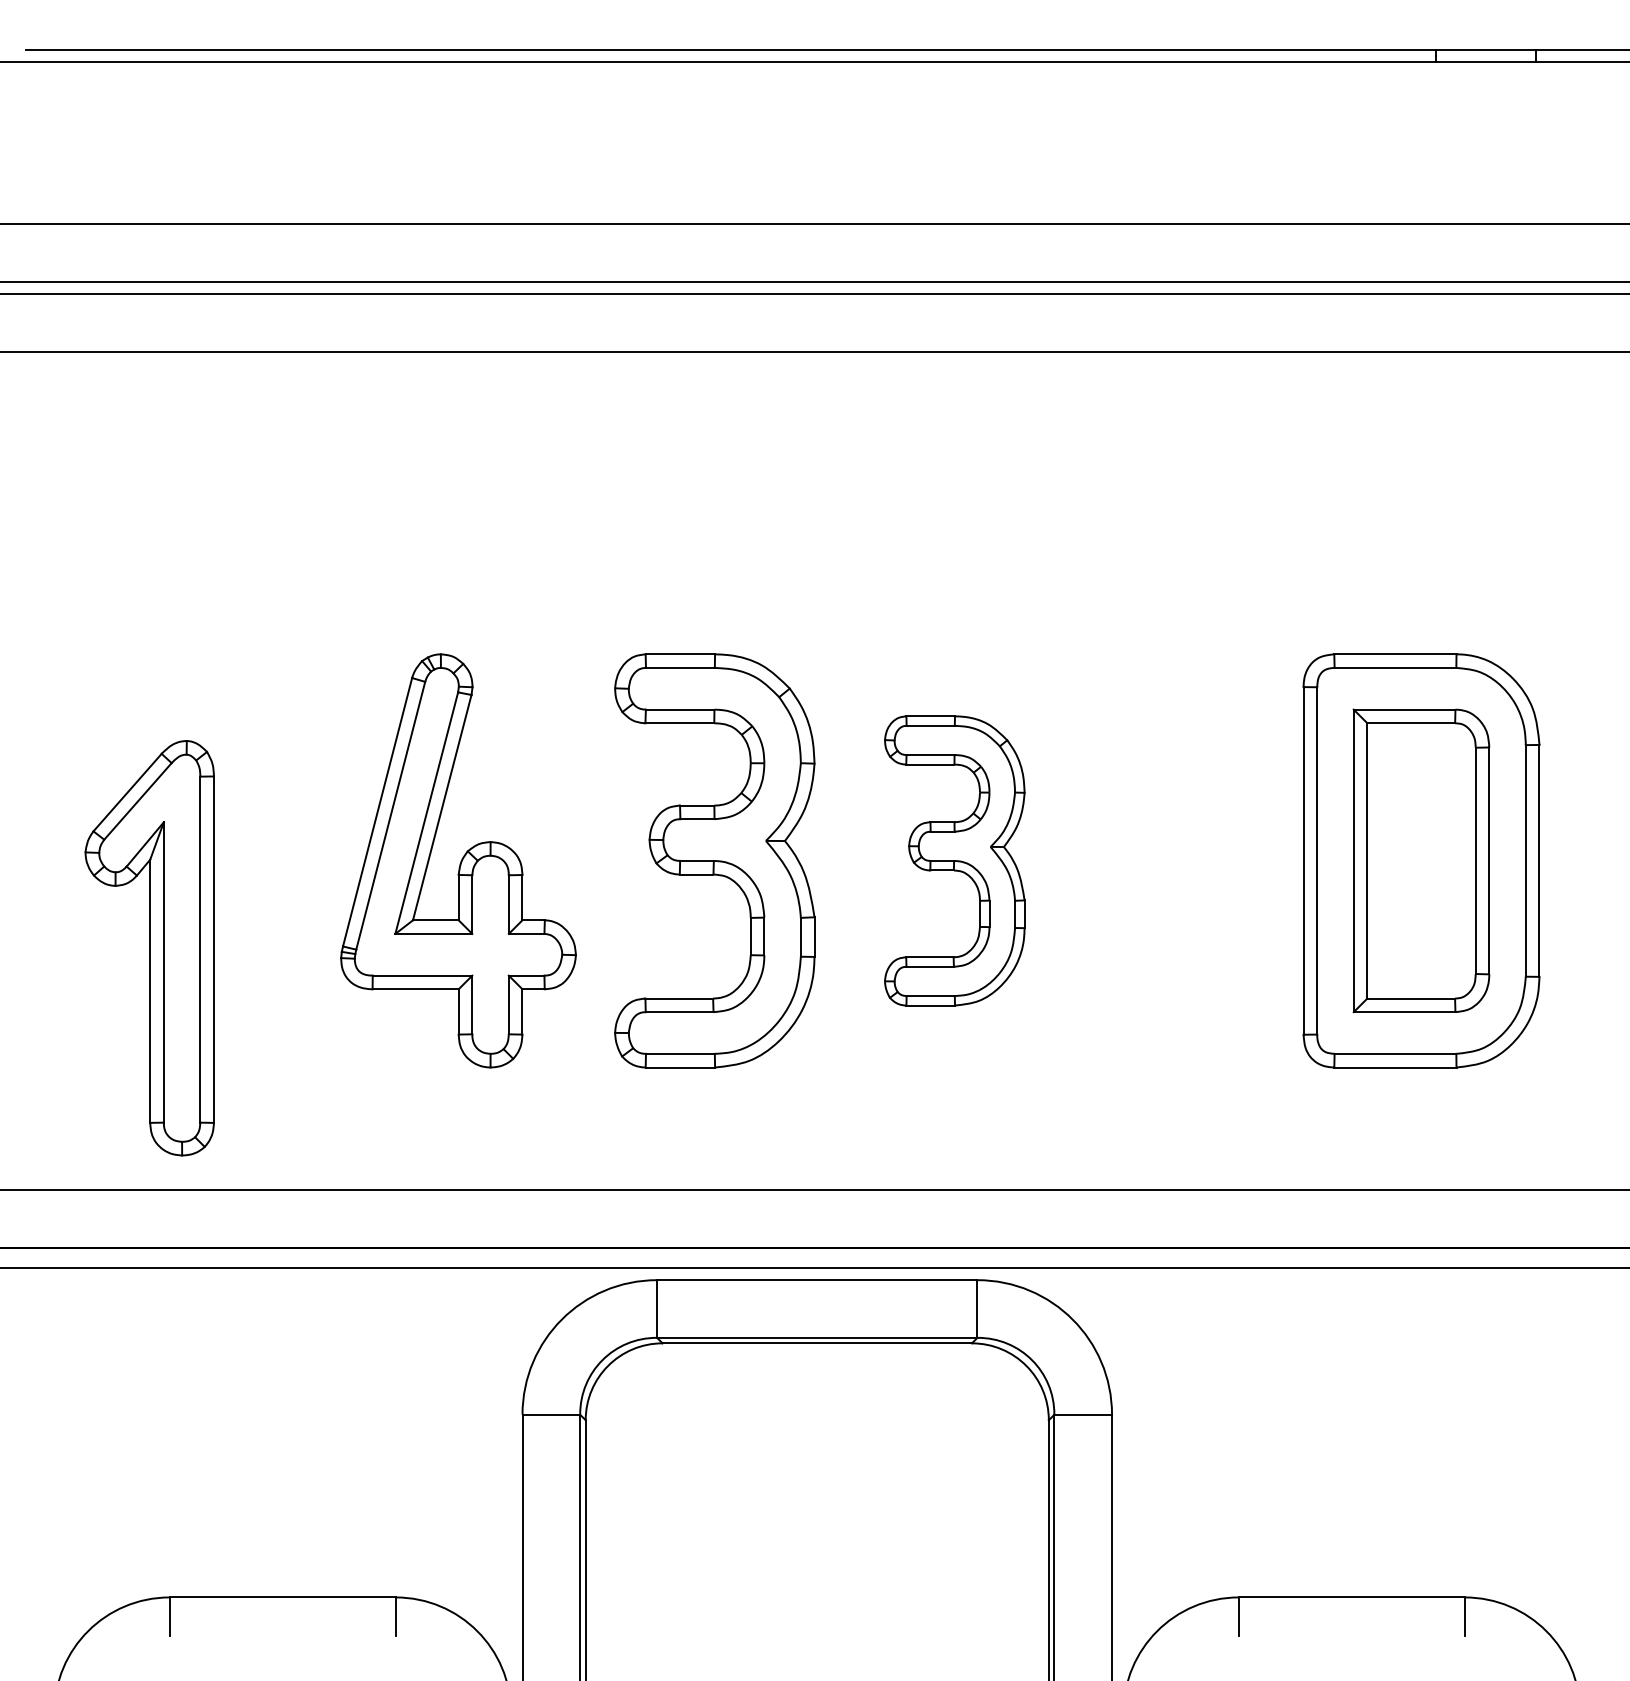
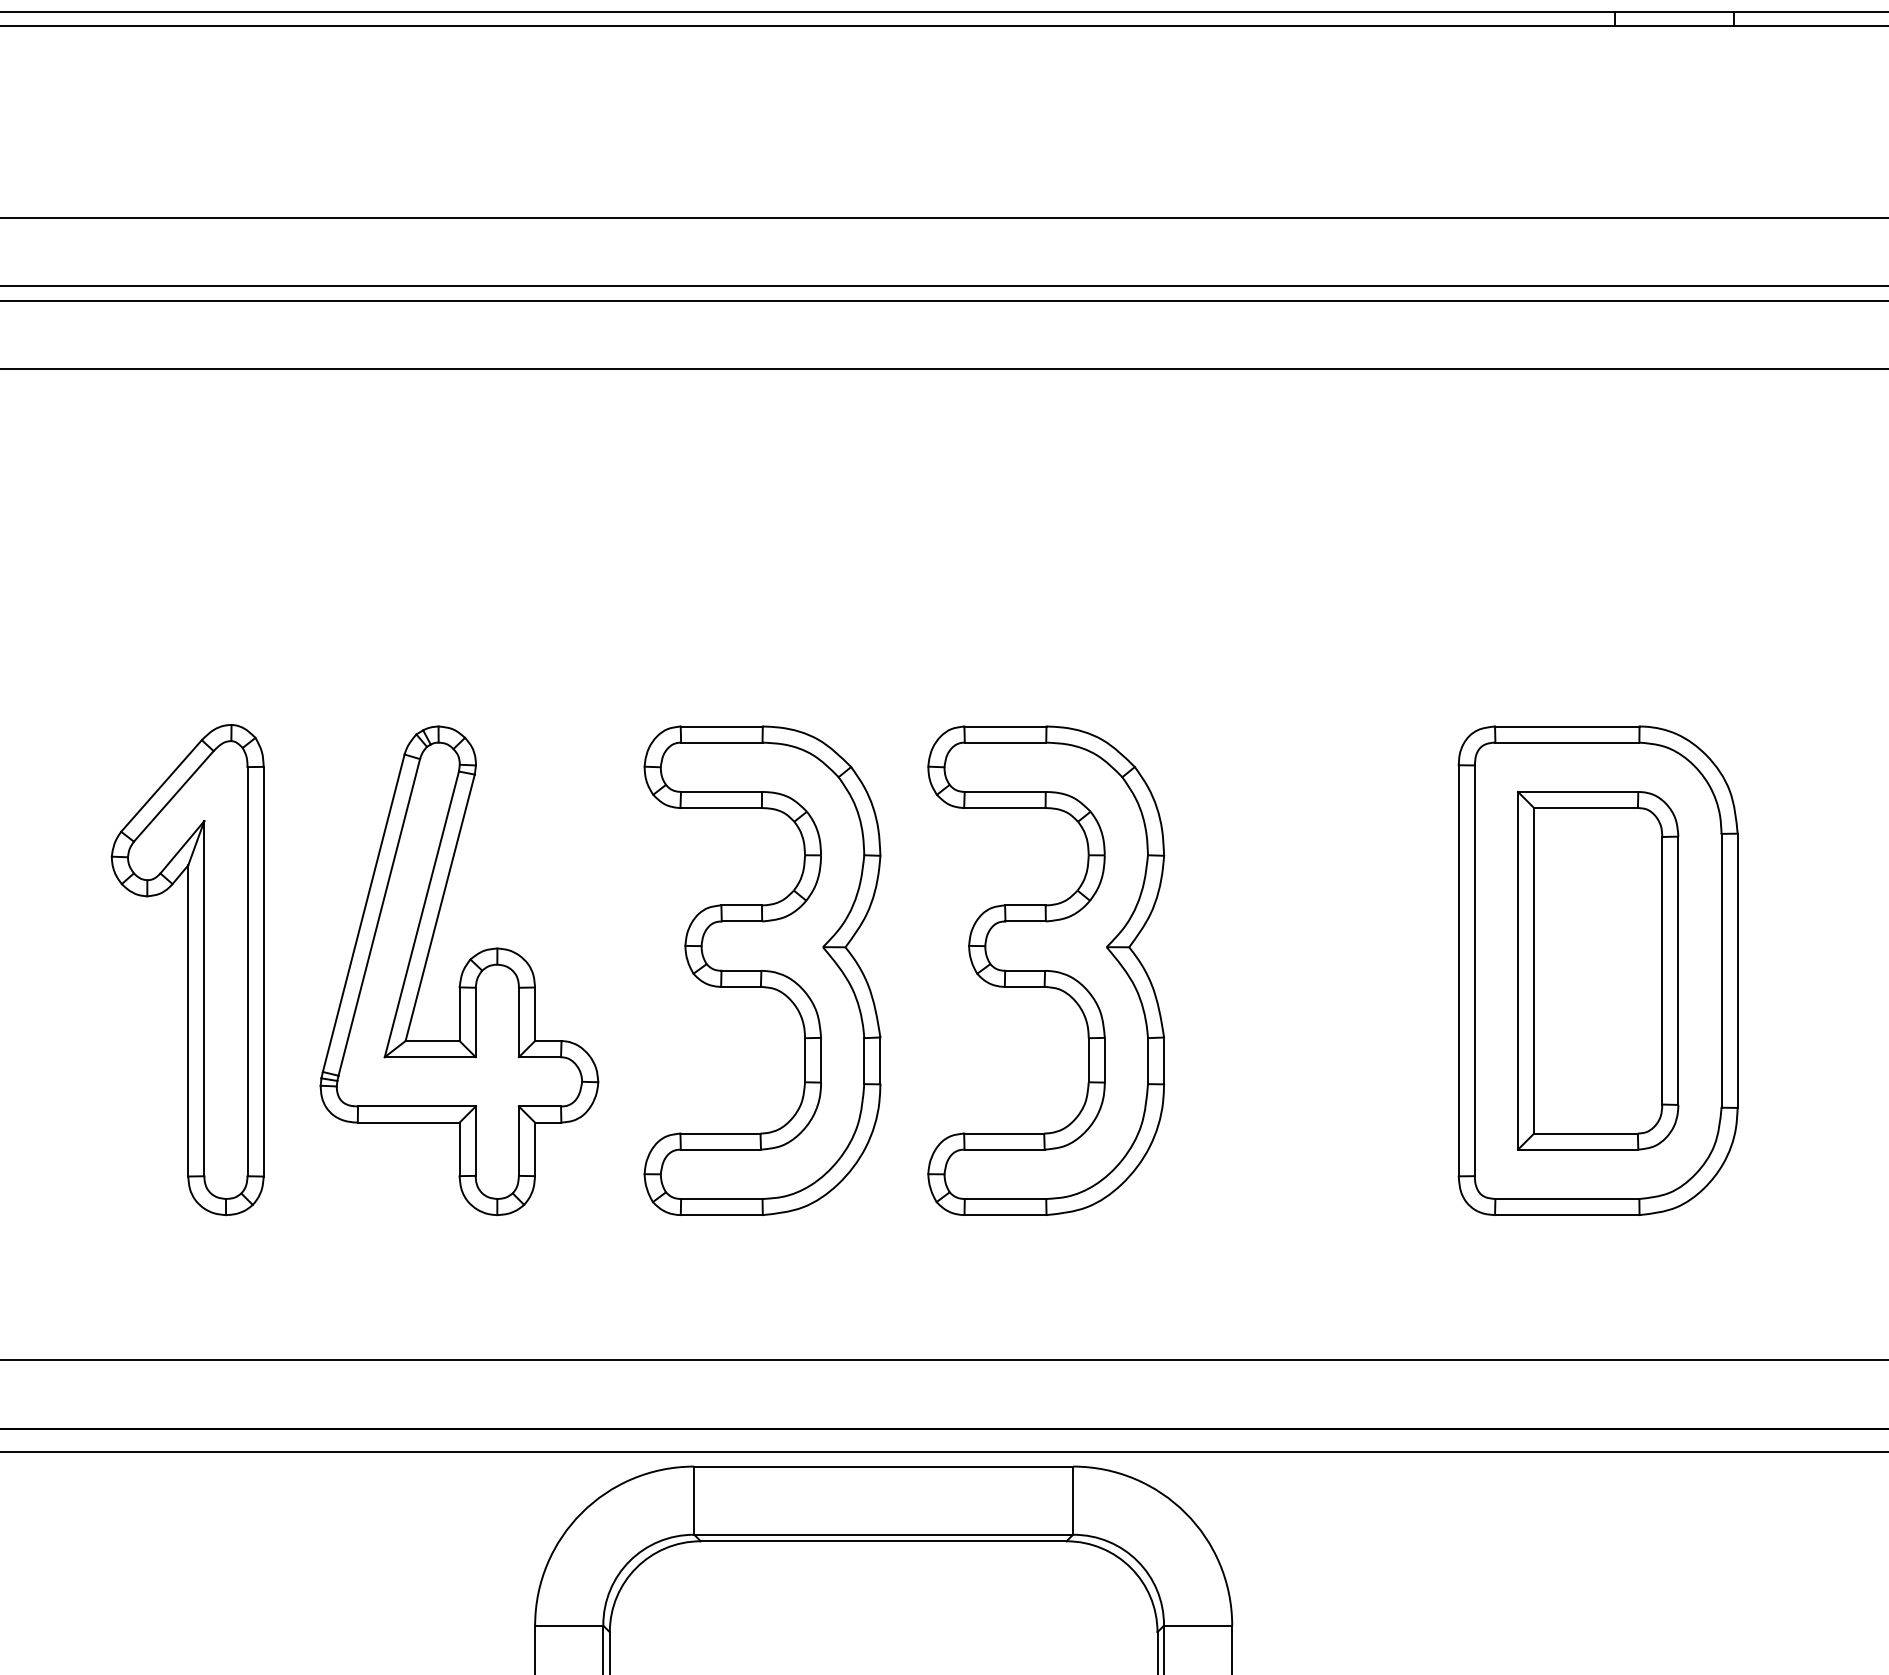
part: (954, 860) -> (1045, 970), size x1.43
part: (149, 948) -> (187, 970), moved

